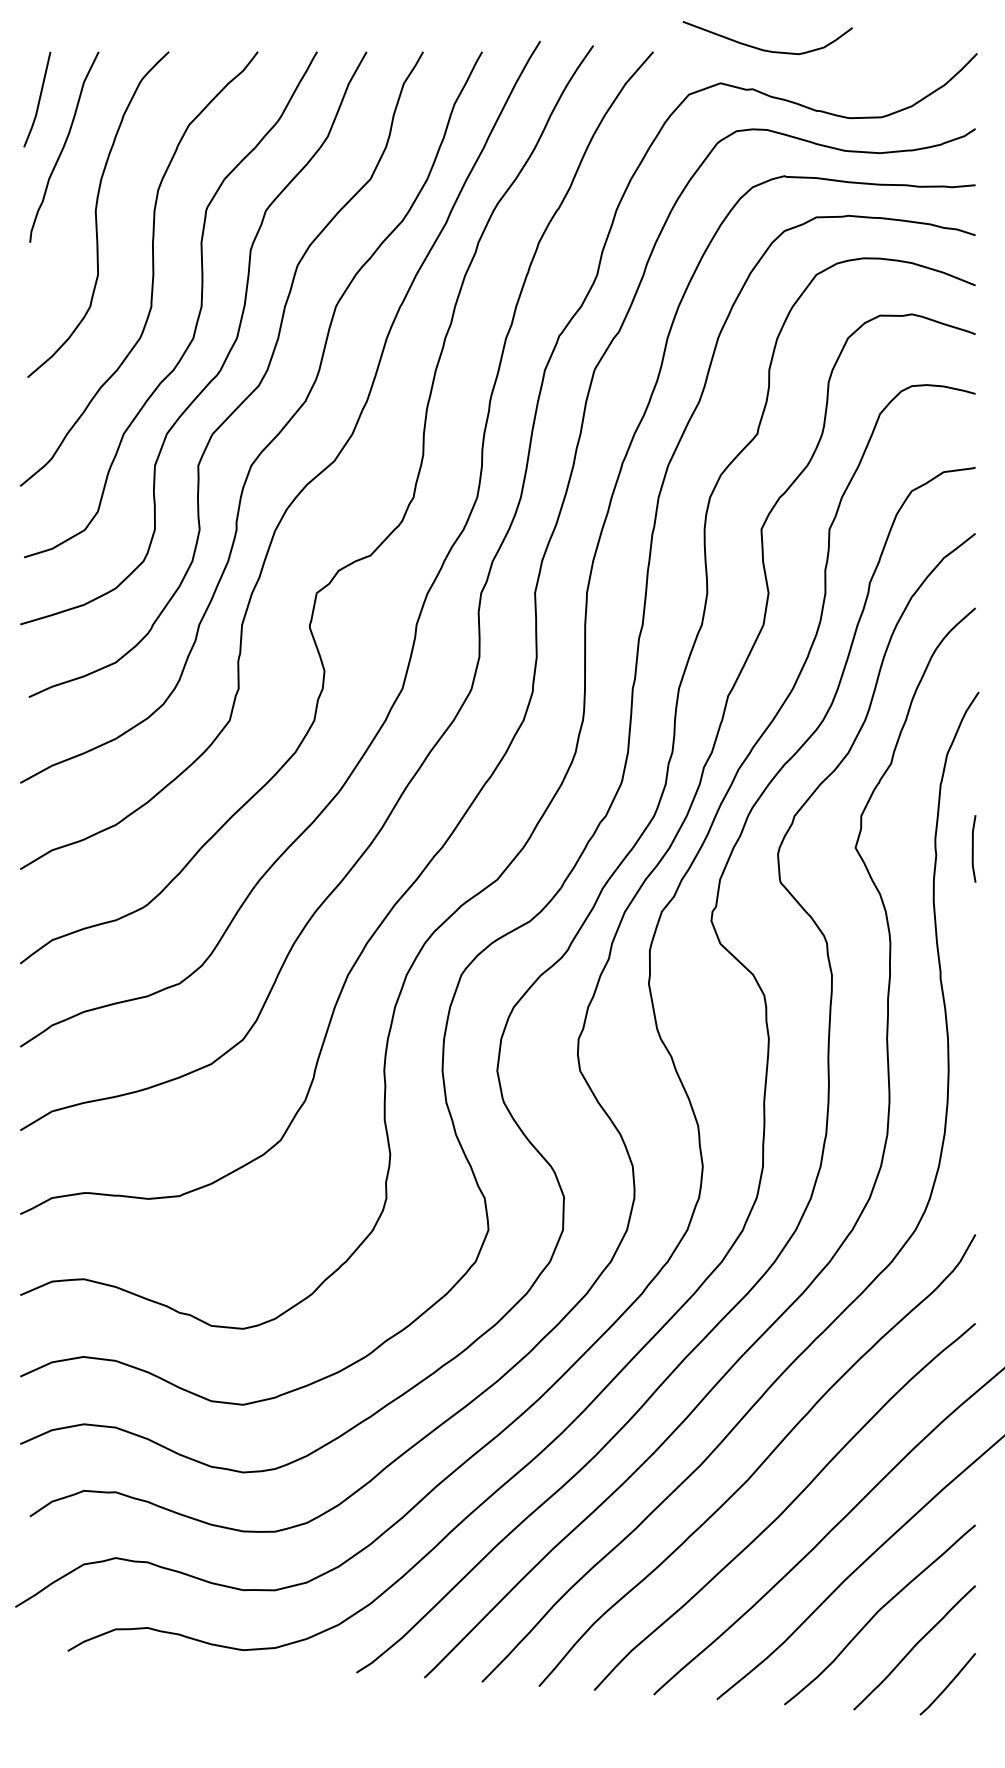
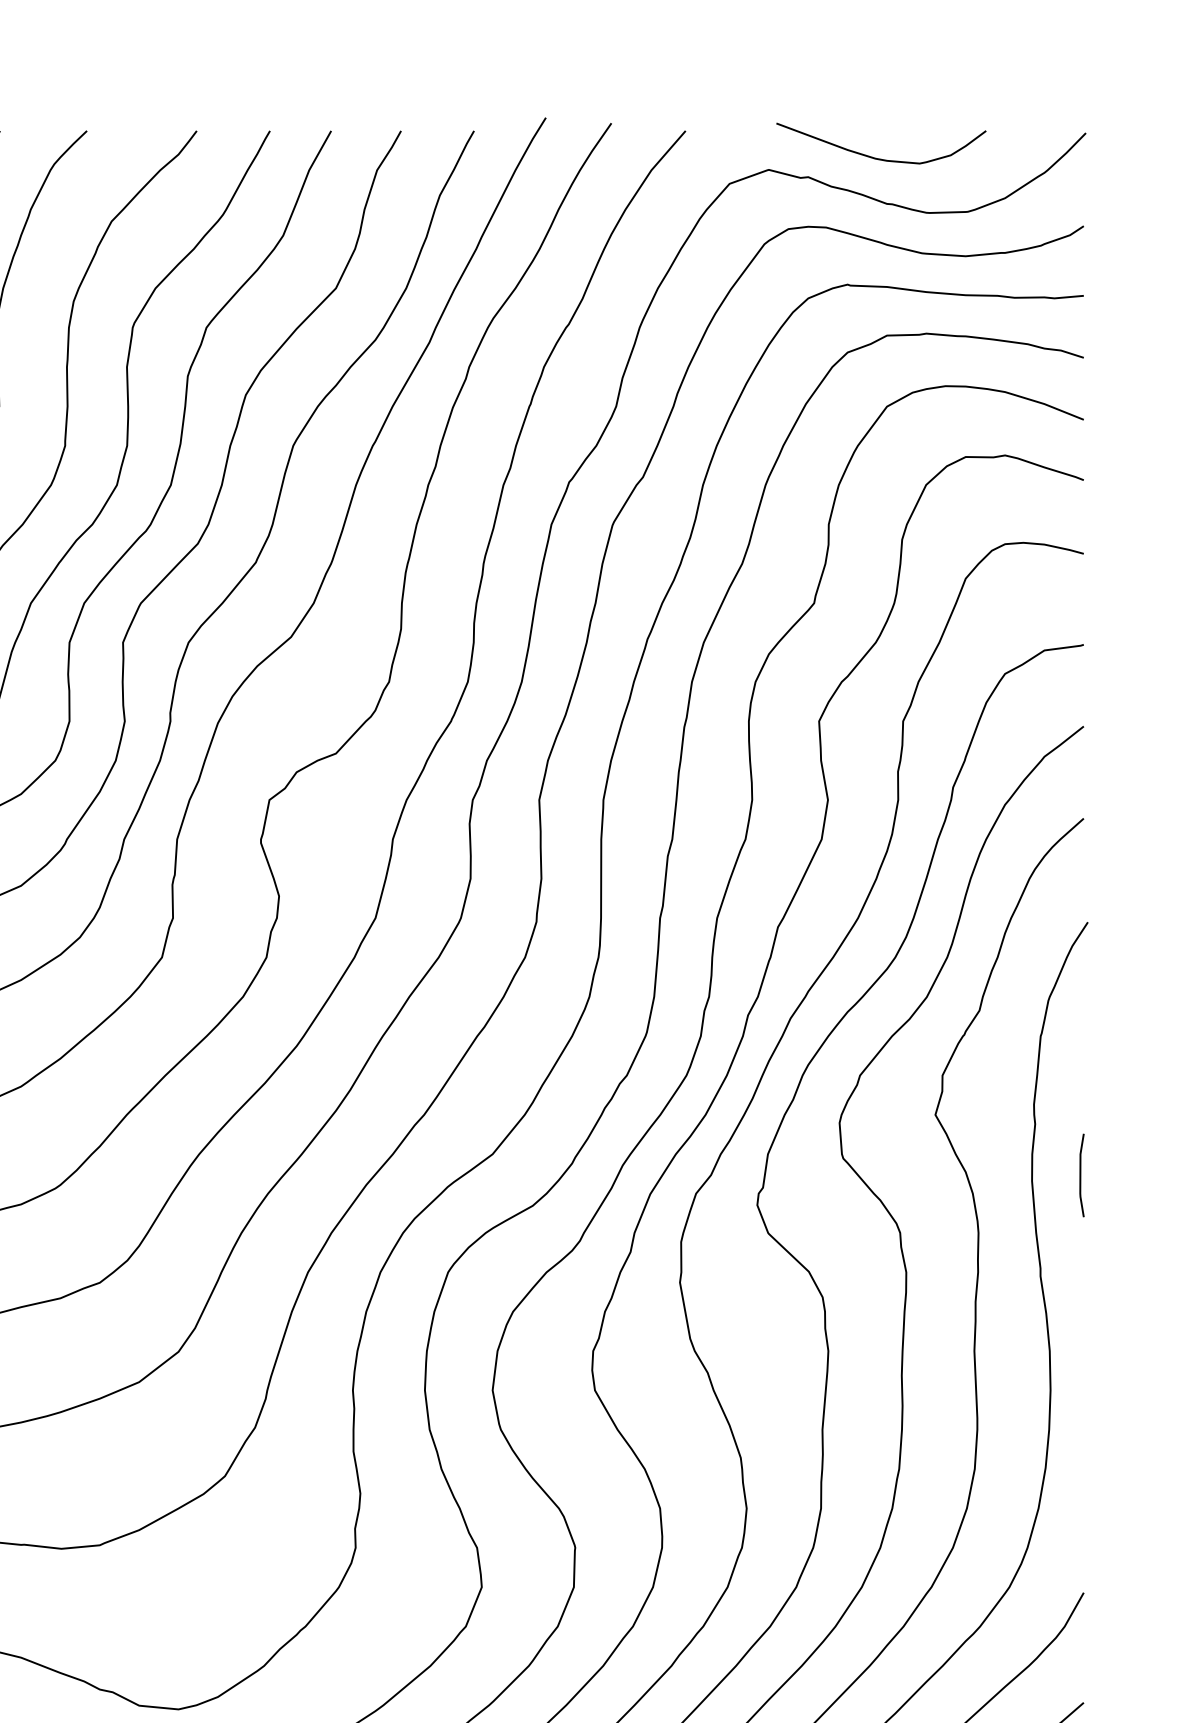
curve: (765, 49) -> (878, 157), moved
line: (973, 848) -> (1081, 1174), moved

